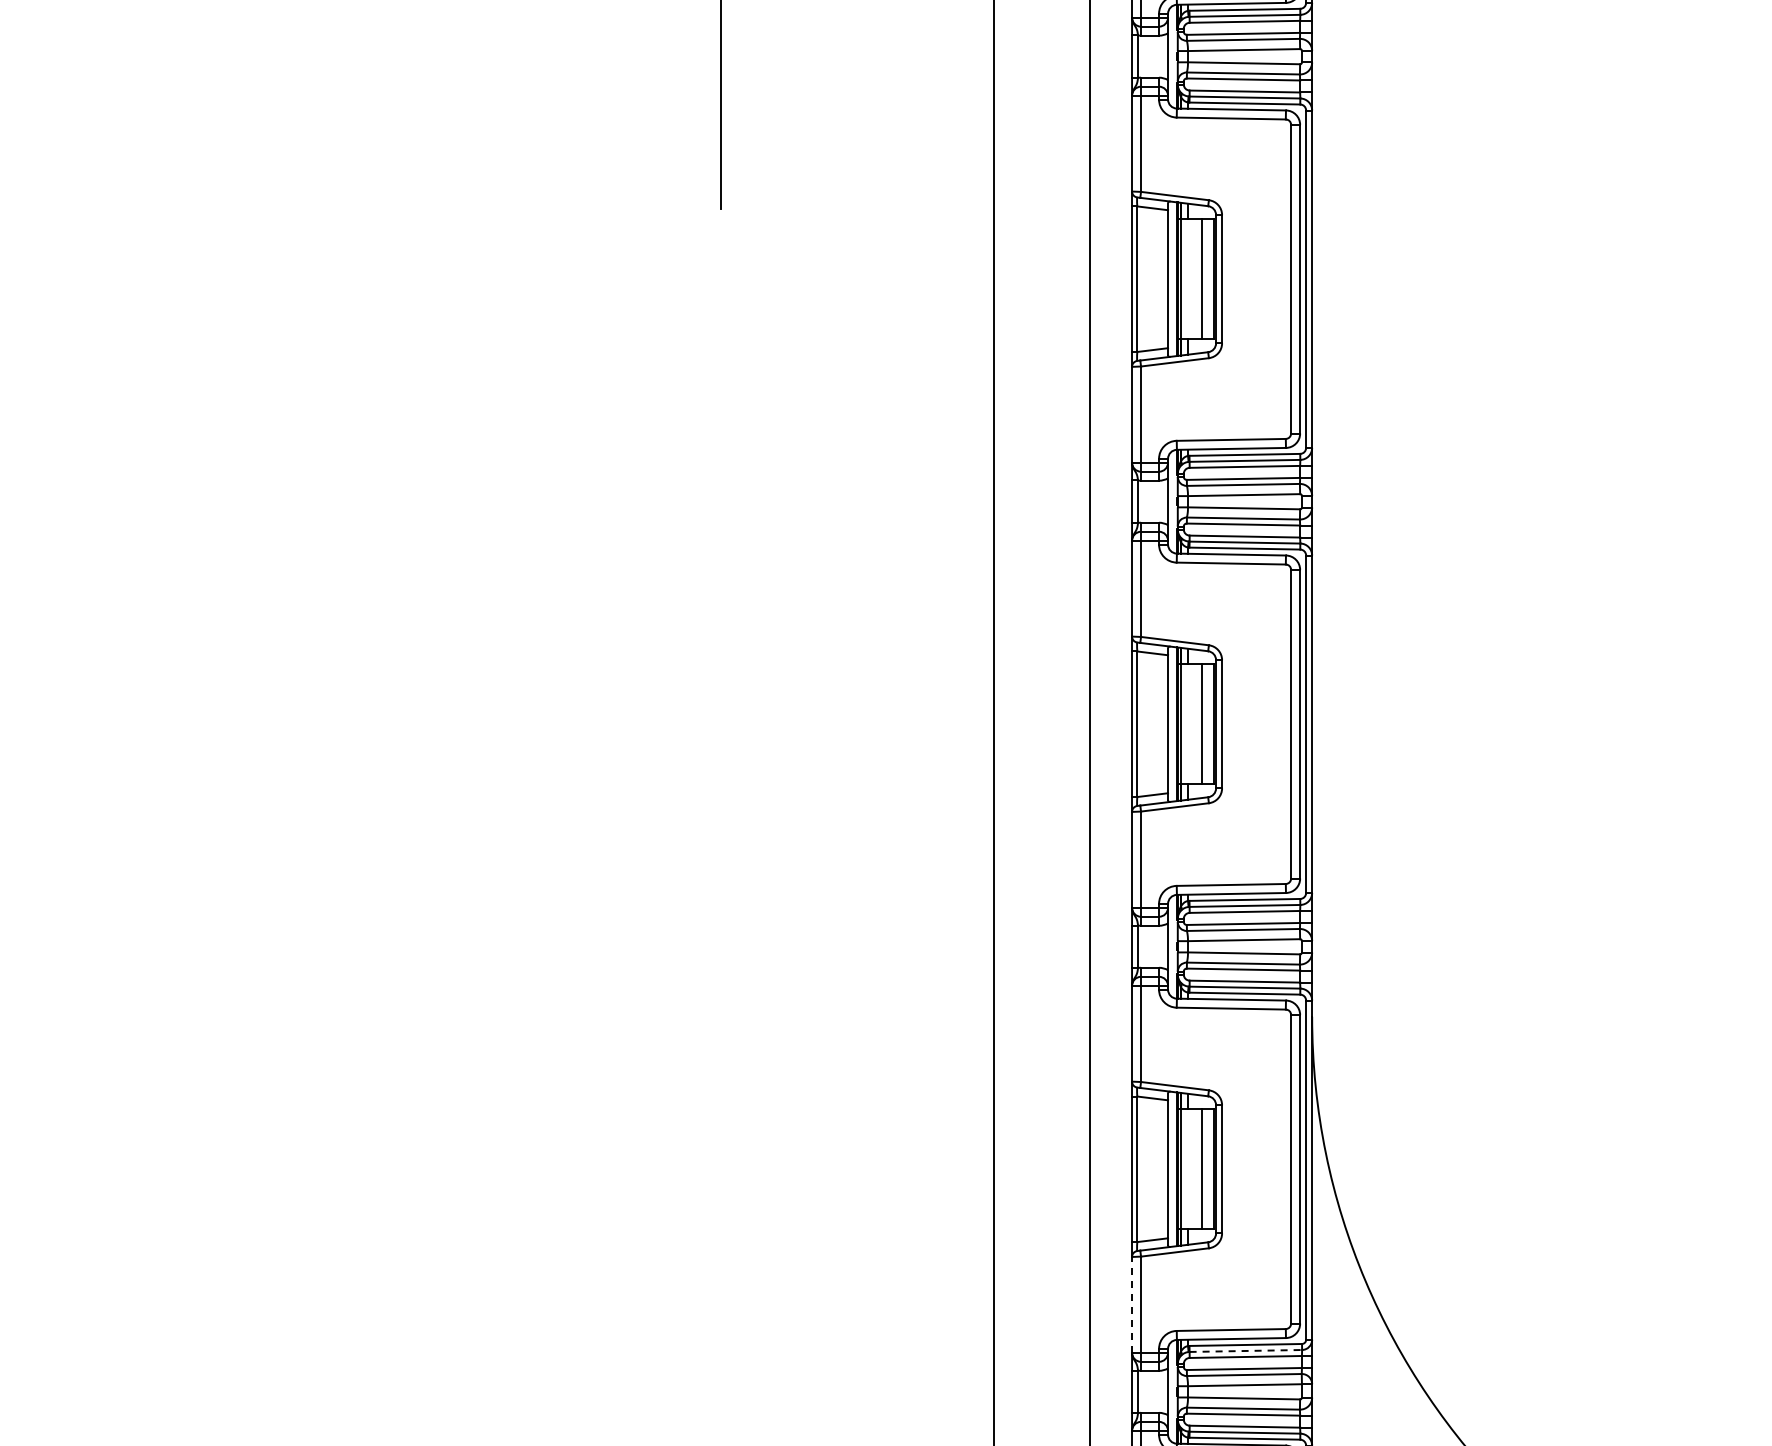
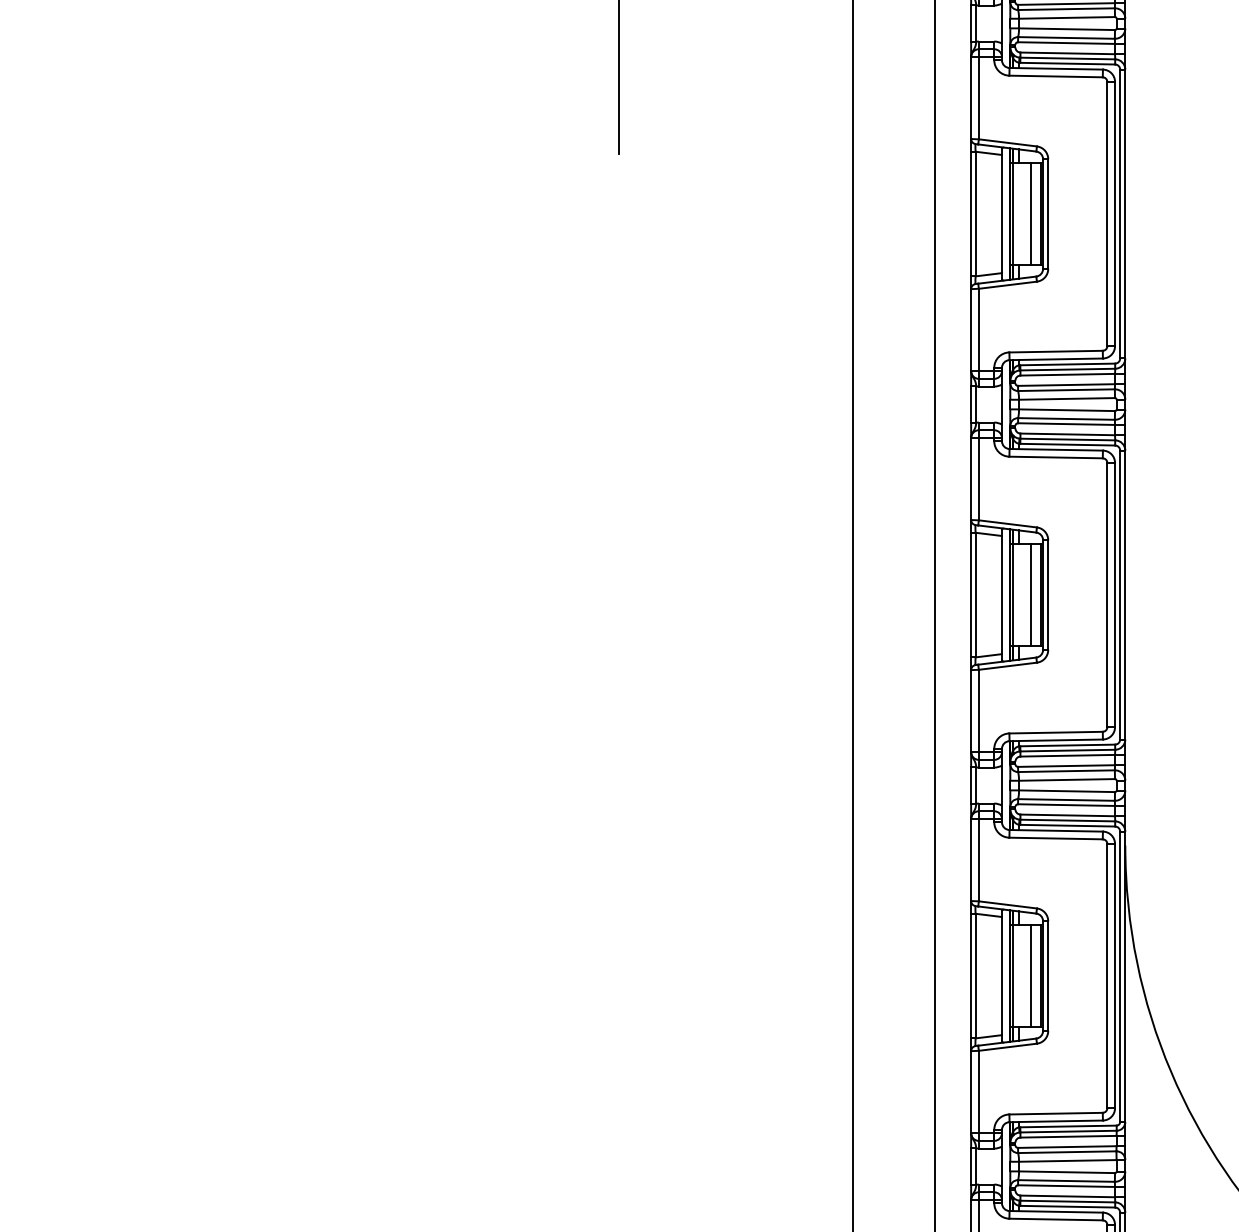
line: (1132, 1304) -> (971, 1091), dashed -> solid
line: (1246, 1350) -> (1069, 1131), dashed -> solid

